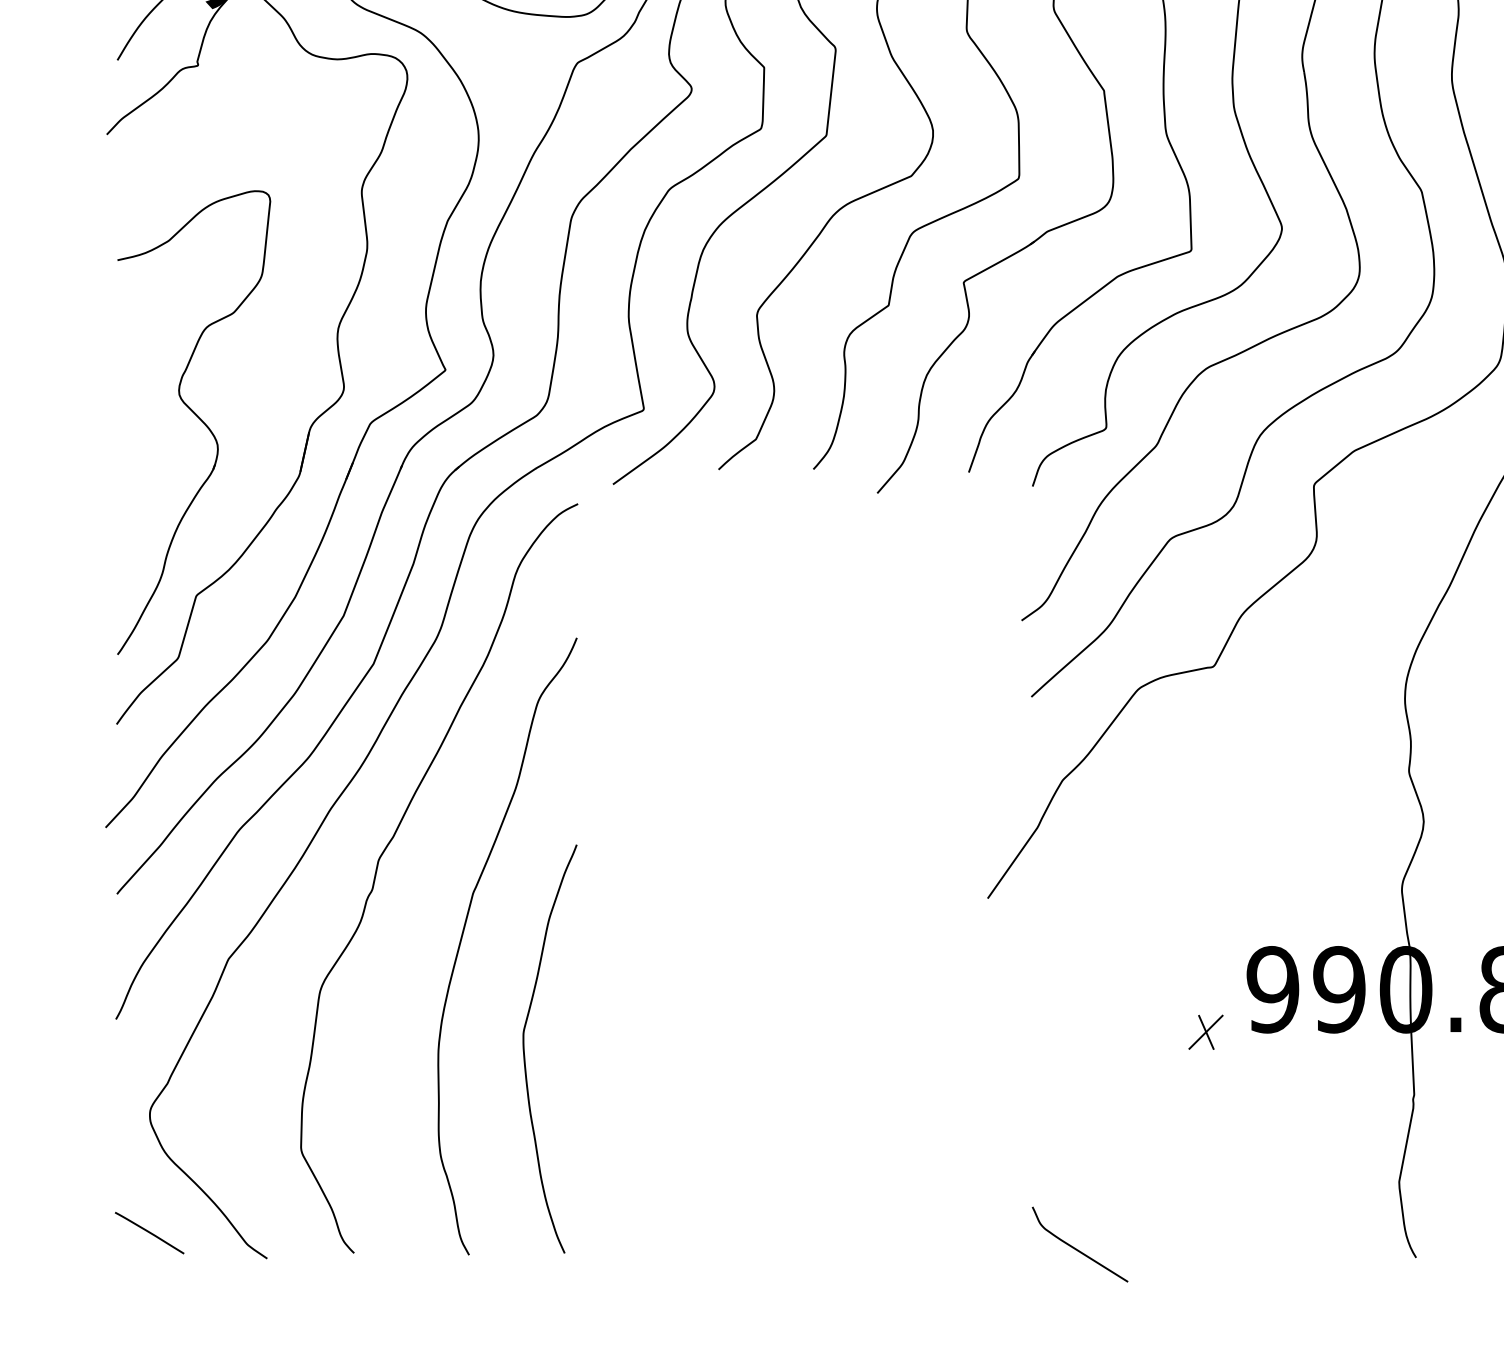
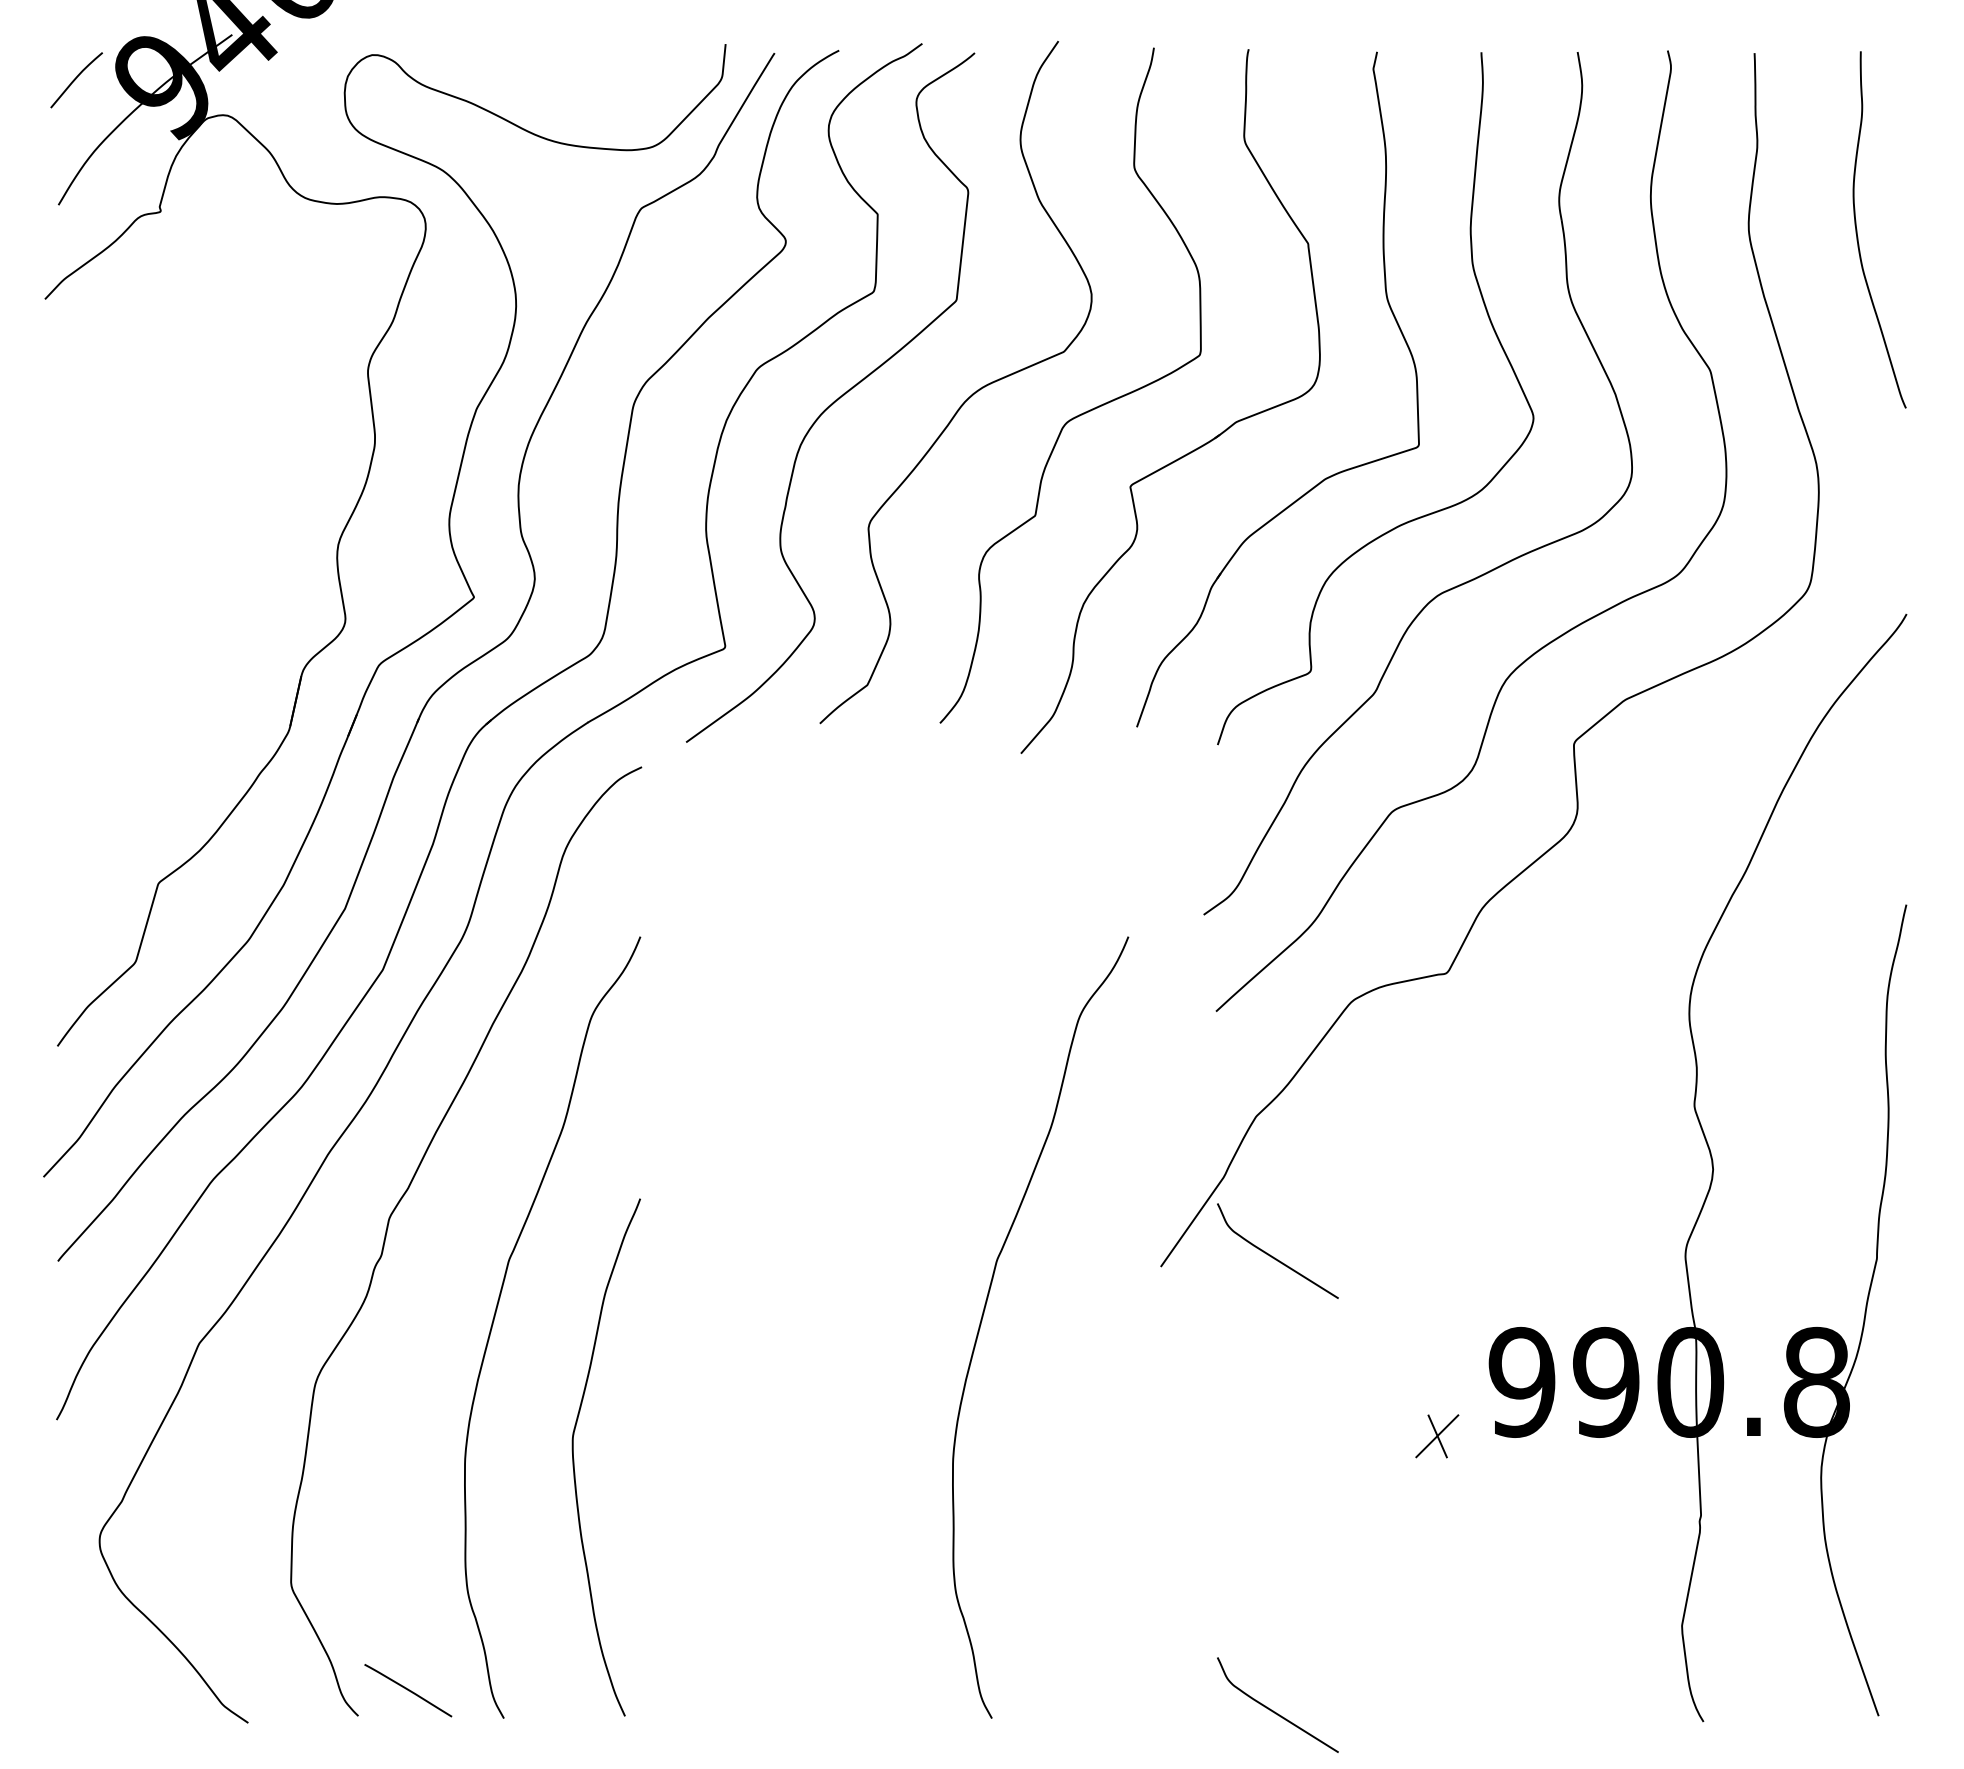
part: (197, 418) -> (160, 658), removed
curve: (1076, 890) -> (1273, 1256), added
curve: (848, 935) -> (984, 1313), added
line: (149, 1233) -> (408, 1690), moved

